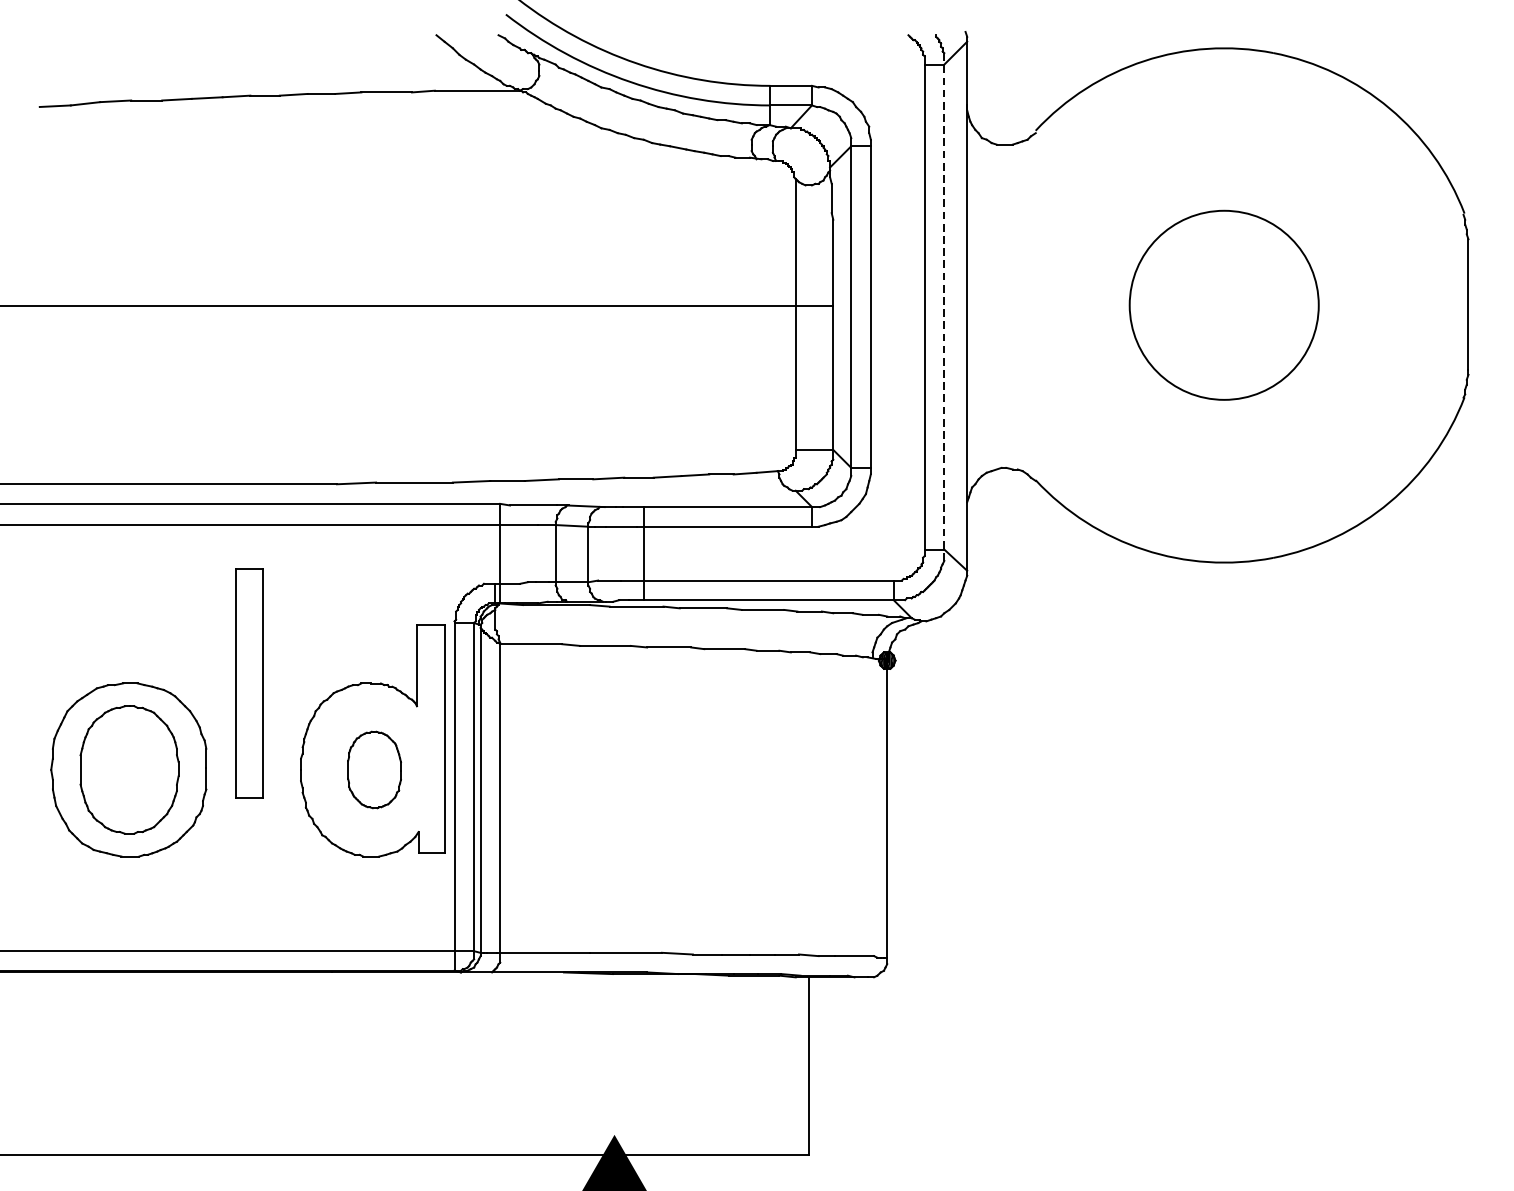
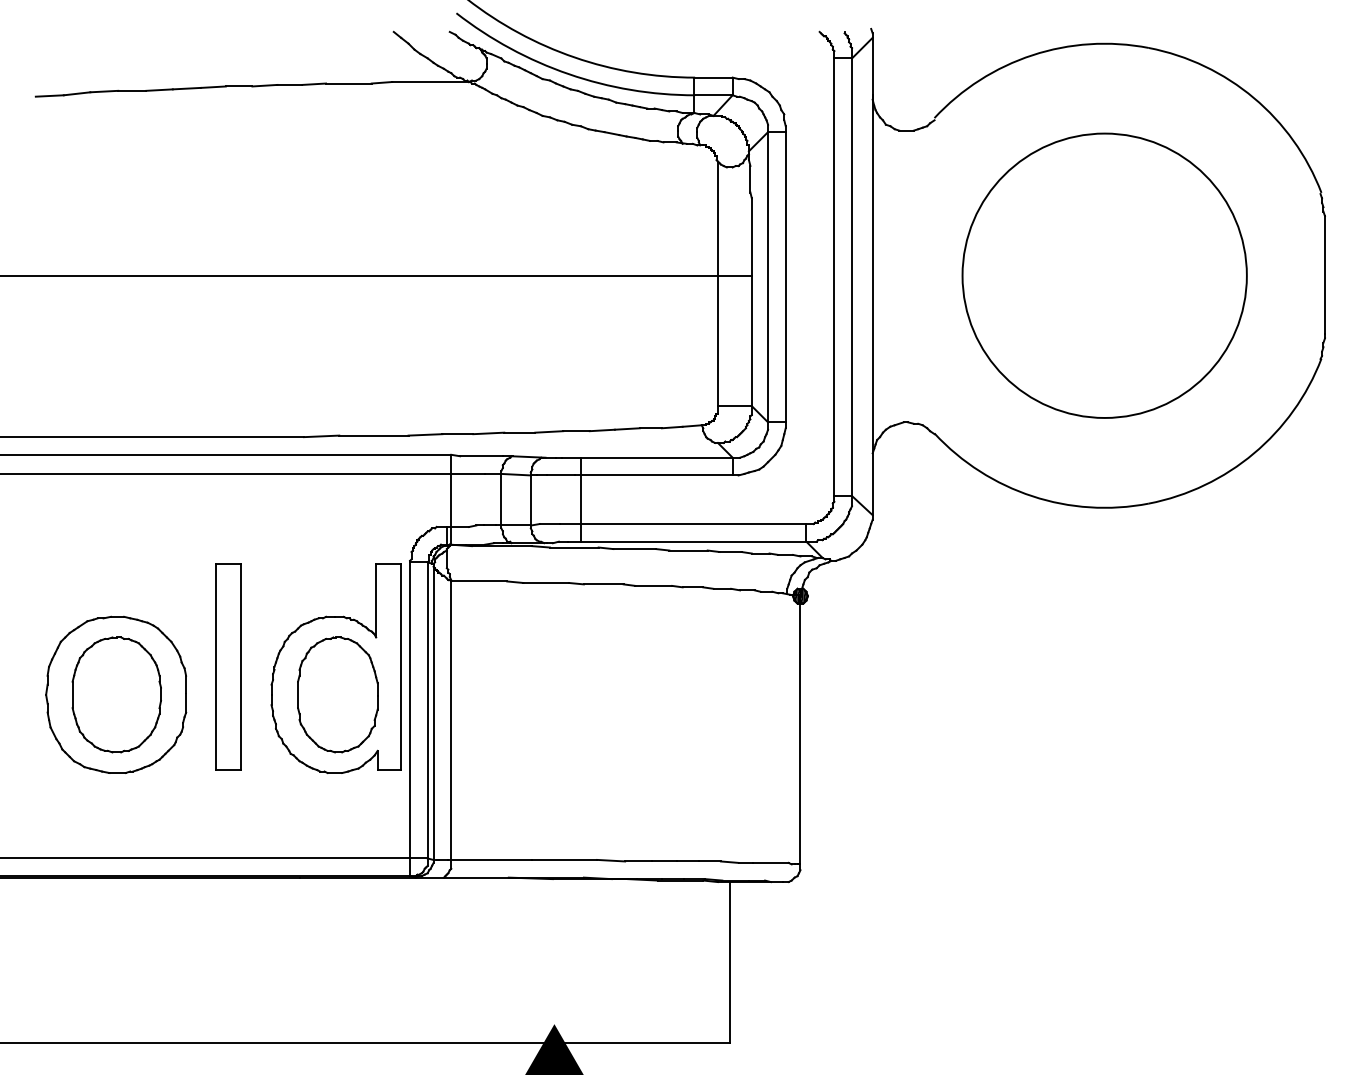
part: (1224, 305) -> (1104, 275), size x1.67
line: (944, 307) -> (852, 277), dashed -> solid
part: (249, 683) -> (228, 666), moved
part: (374, 769) -> (337, 694), size x1.67

